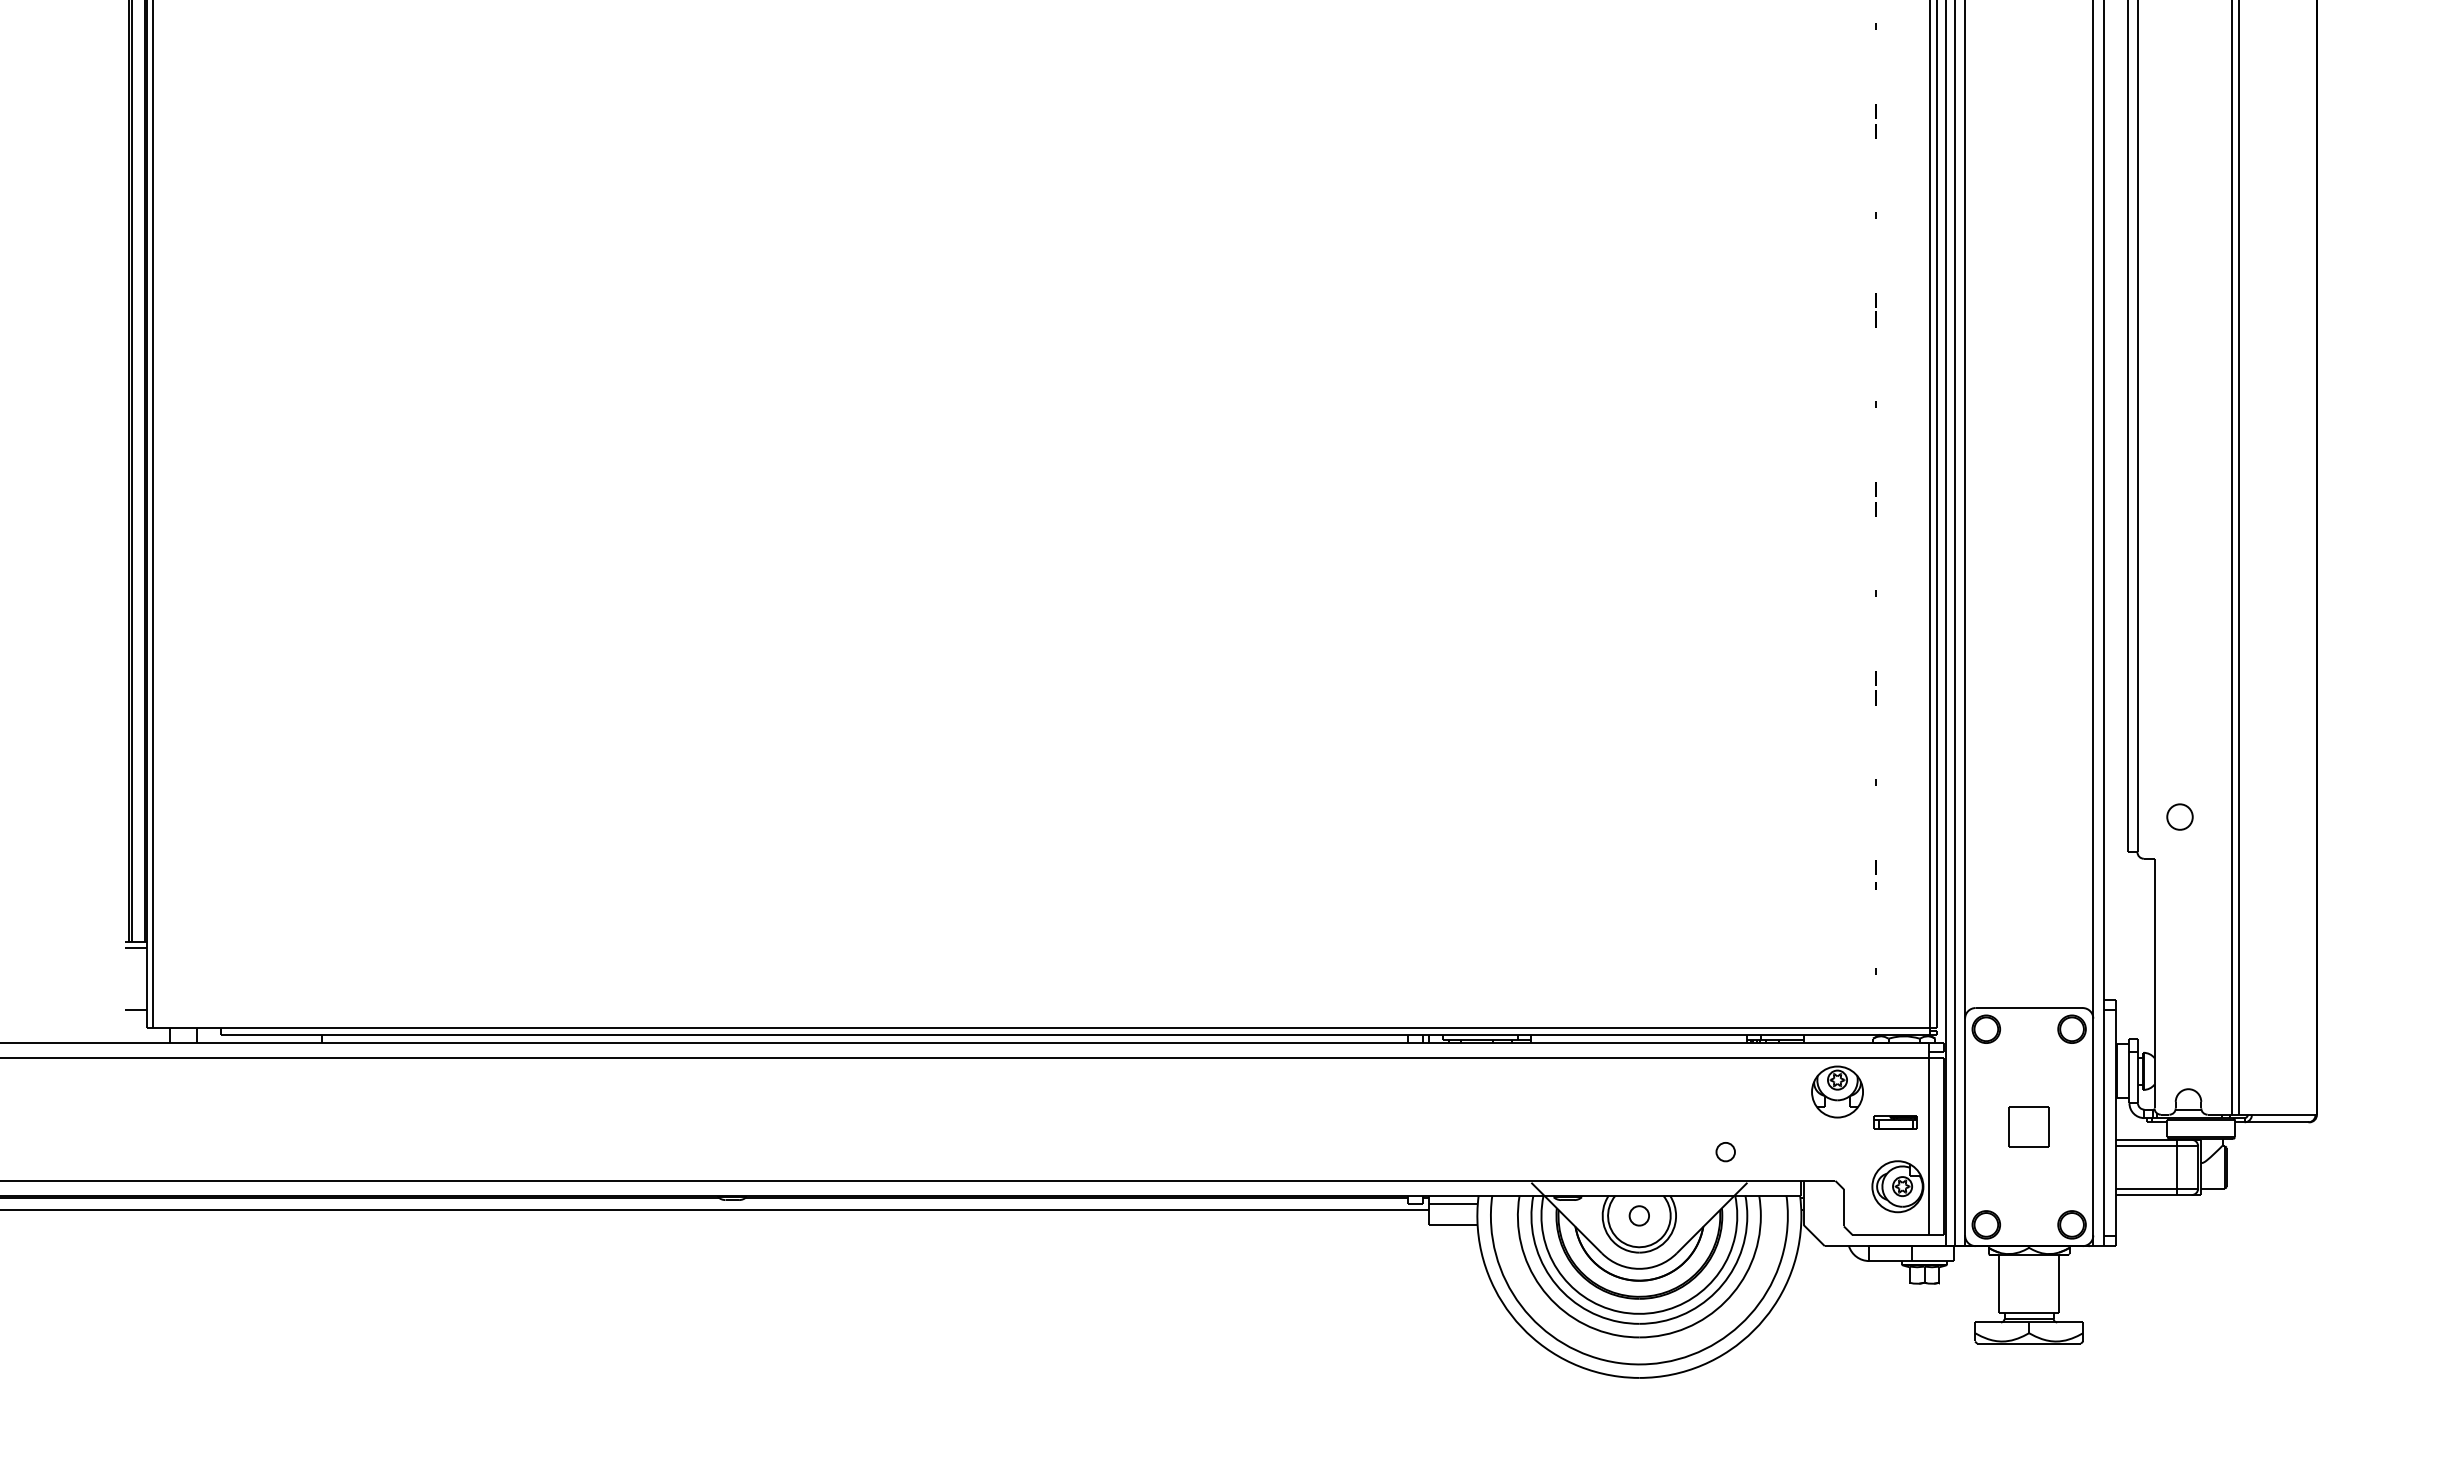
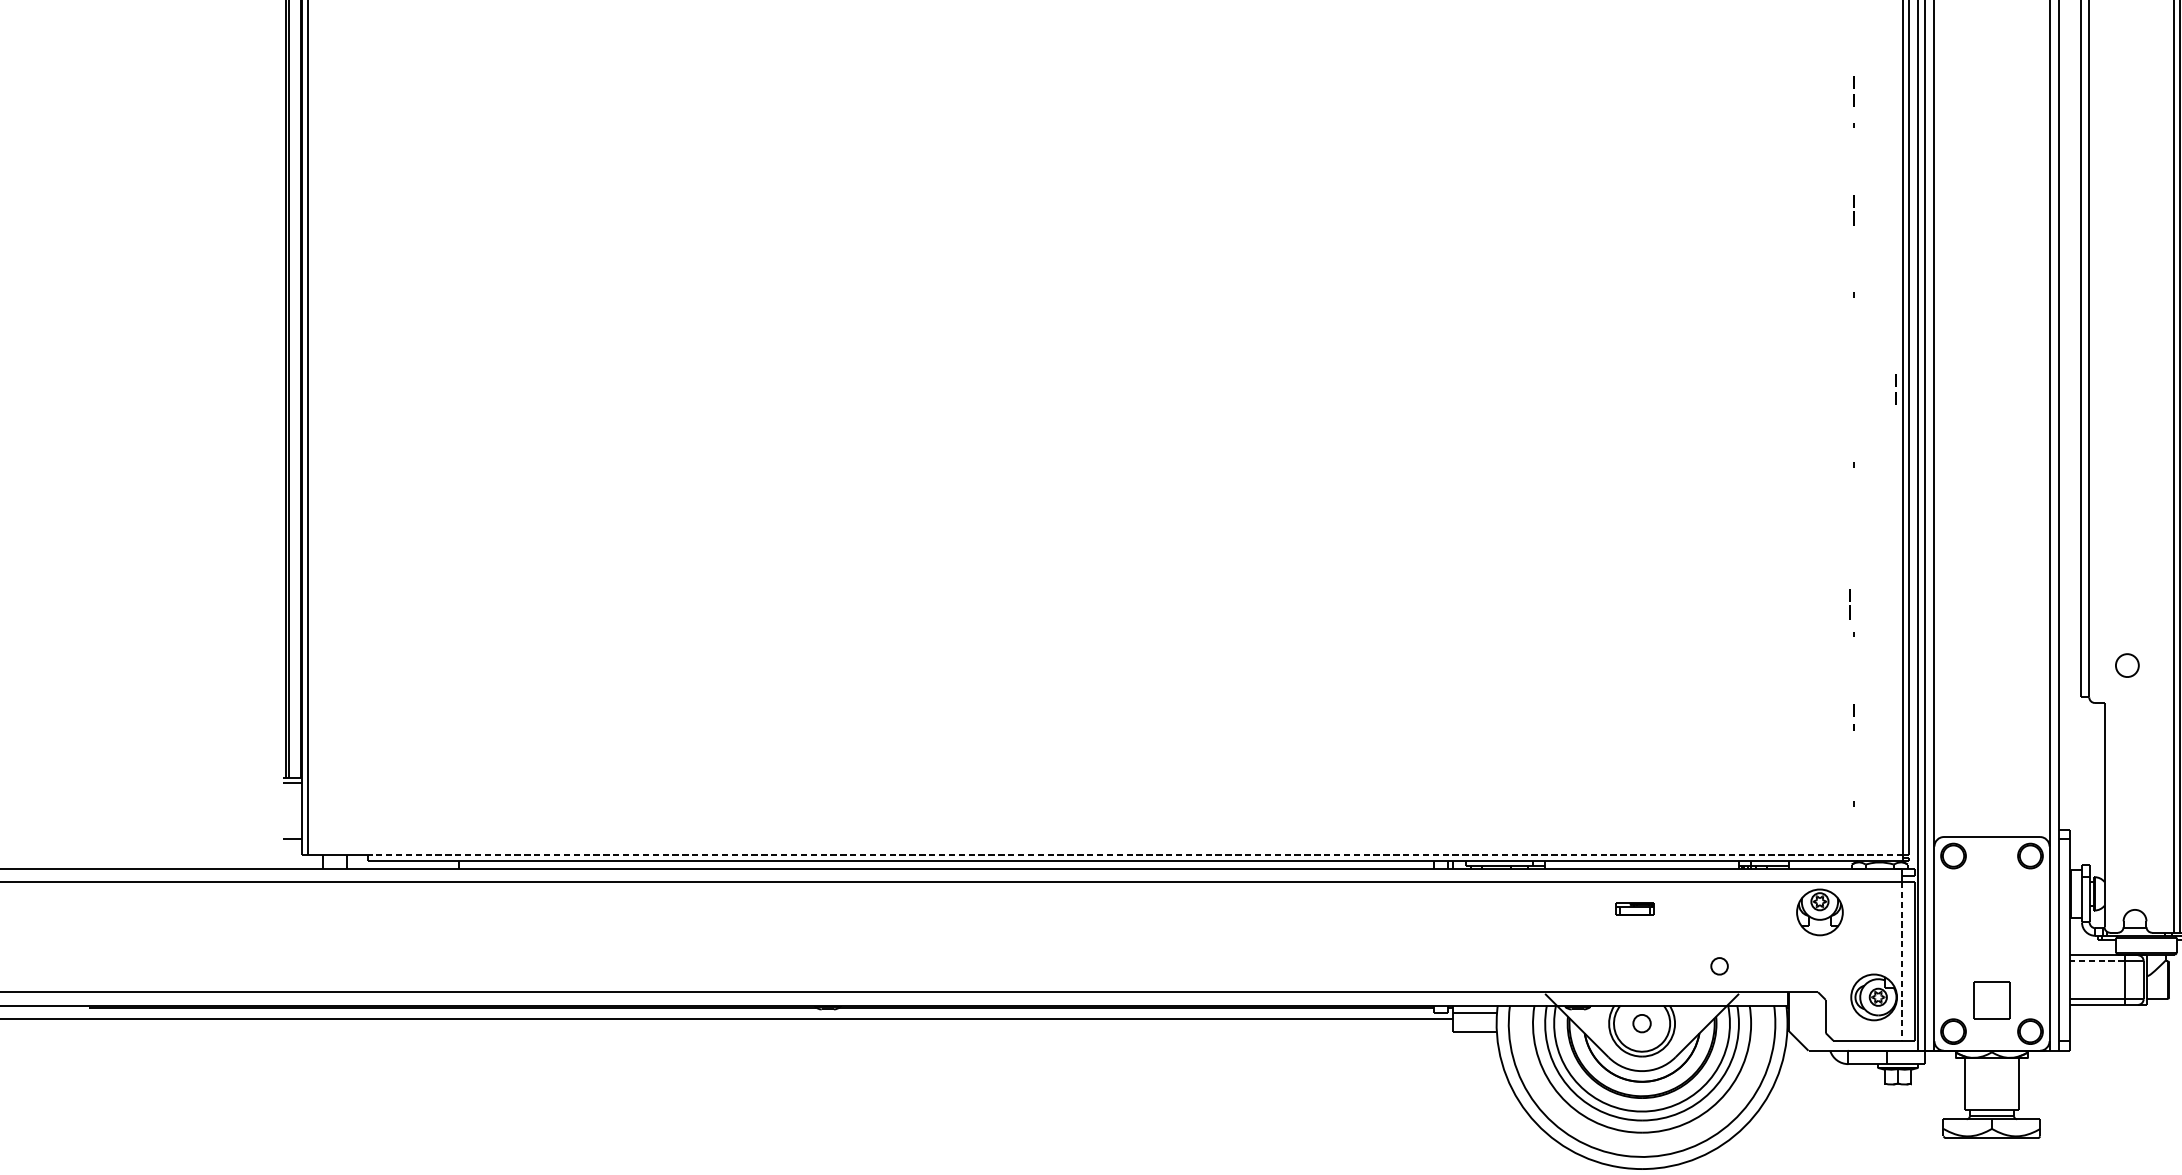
line: (1875, 118) -> (1854, 88), moved
line: (1875, 496) -> (1896, 386), moved
line: (1875, 690) -> (1849, 605), moved
line: (1075, 1027) -> (1135, 854), solid -> dashed
part: (1895, 1122) -> (1634, 909), moved
part: (2028, 1126) -> (1991, 999), moved
line: (1928, 1146) -> (1901, 961), solid -> dashed
line: (2146, 1146) -> (2097, 961), solid -> dashed

